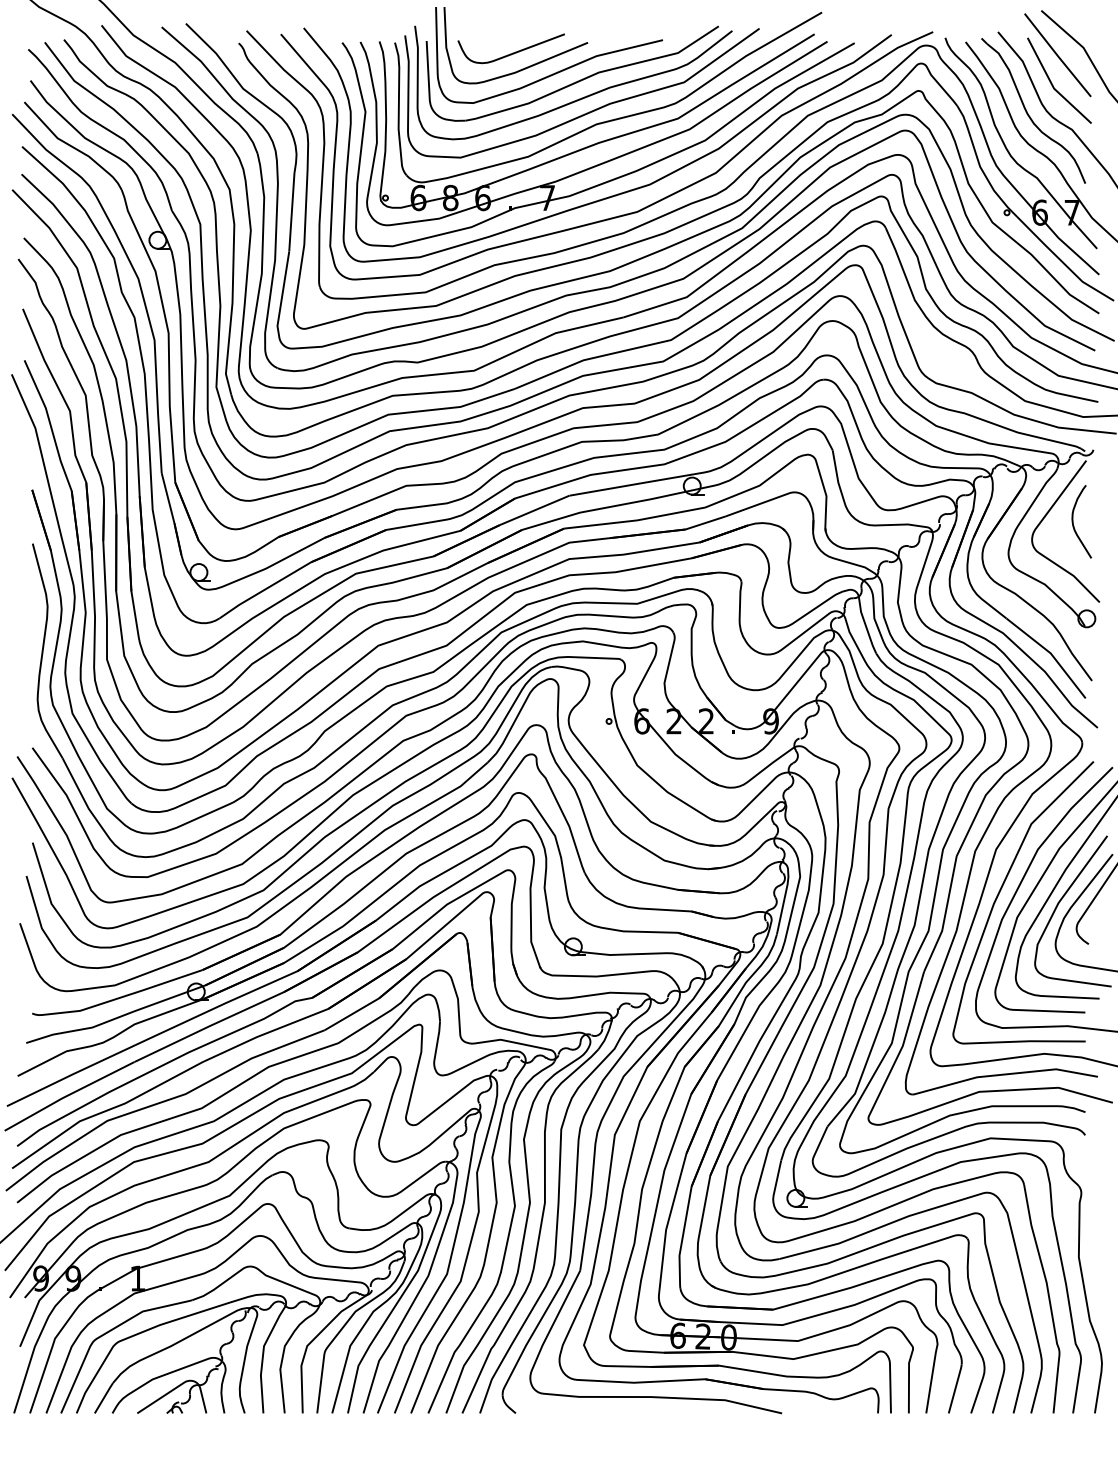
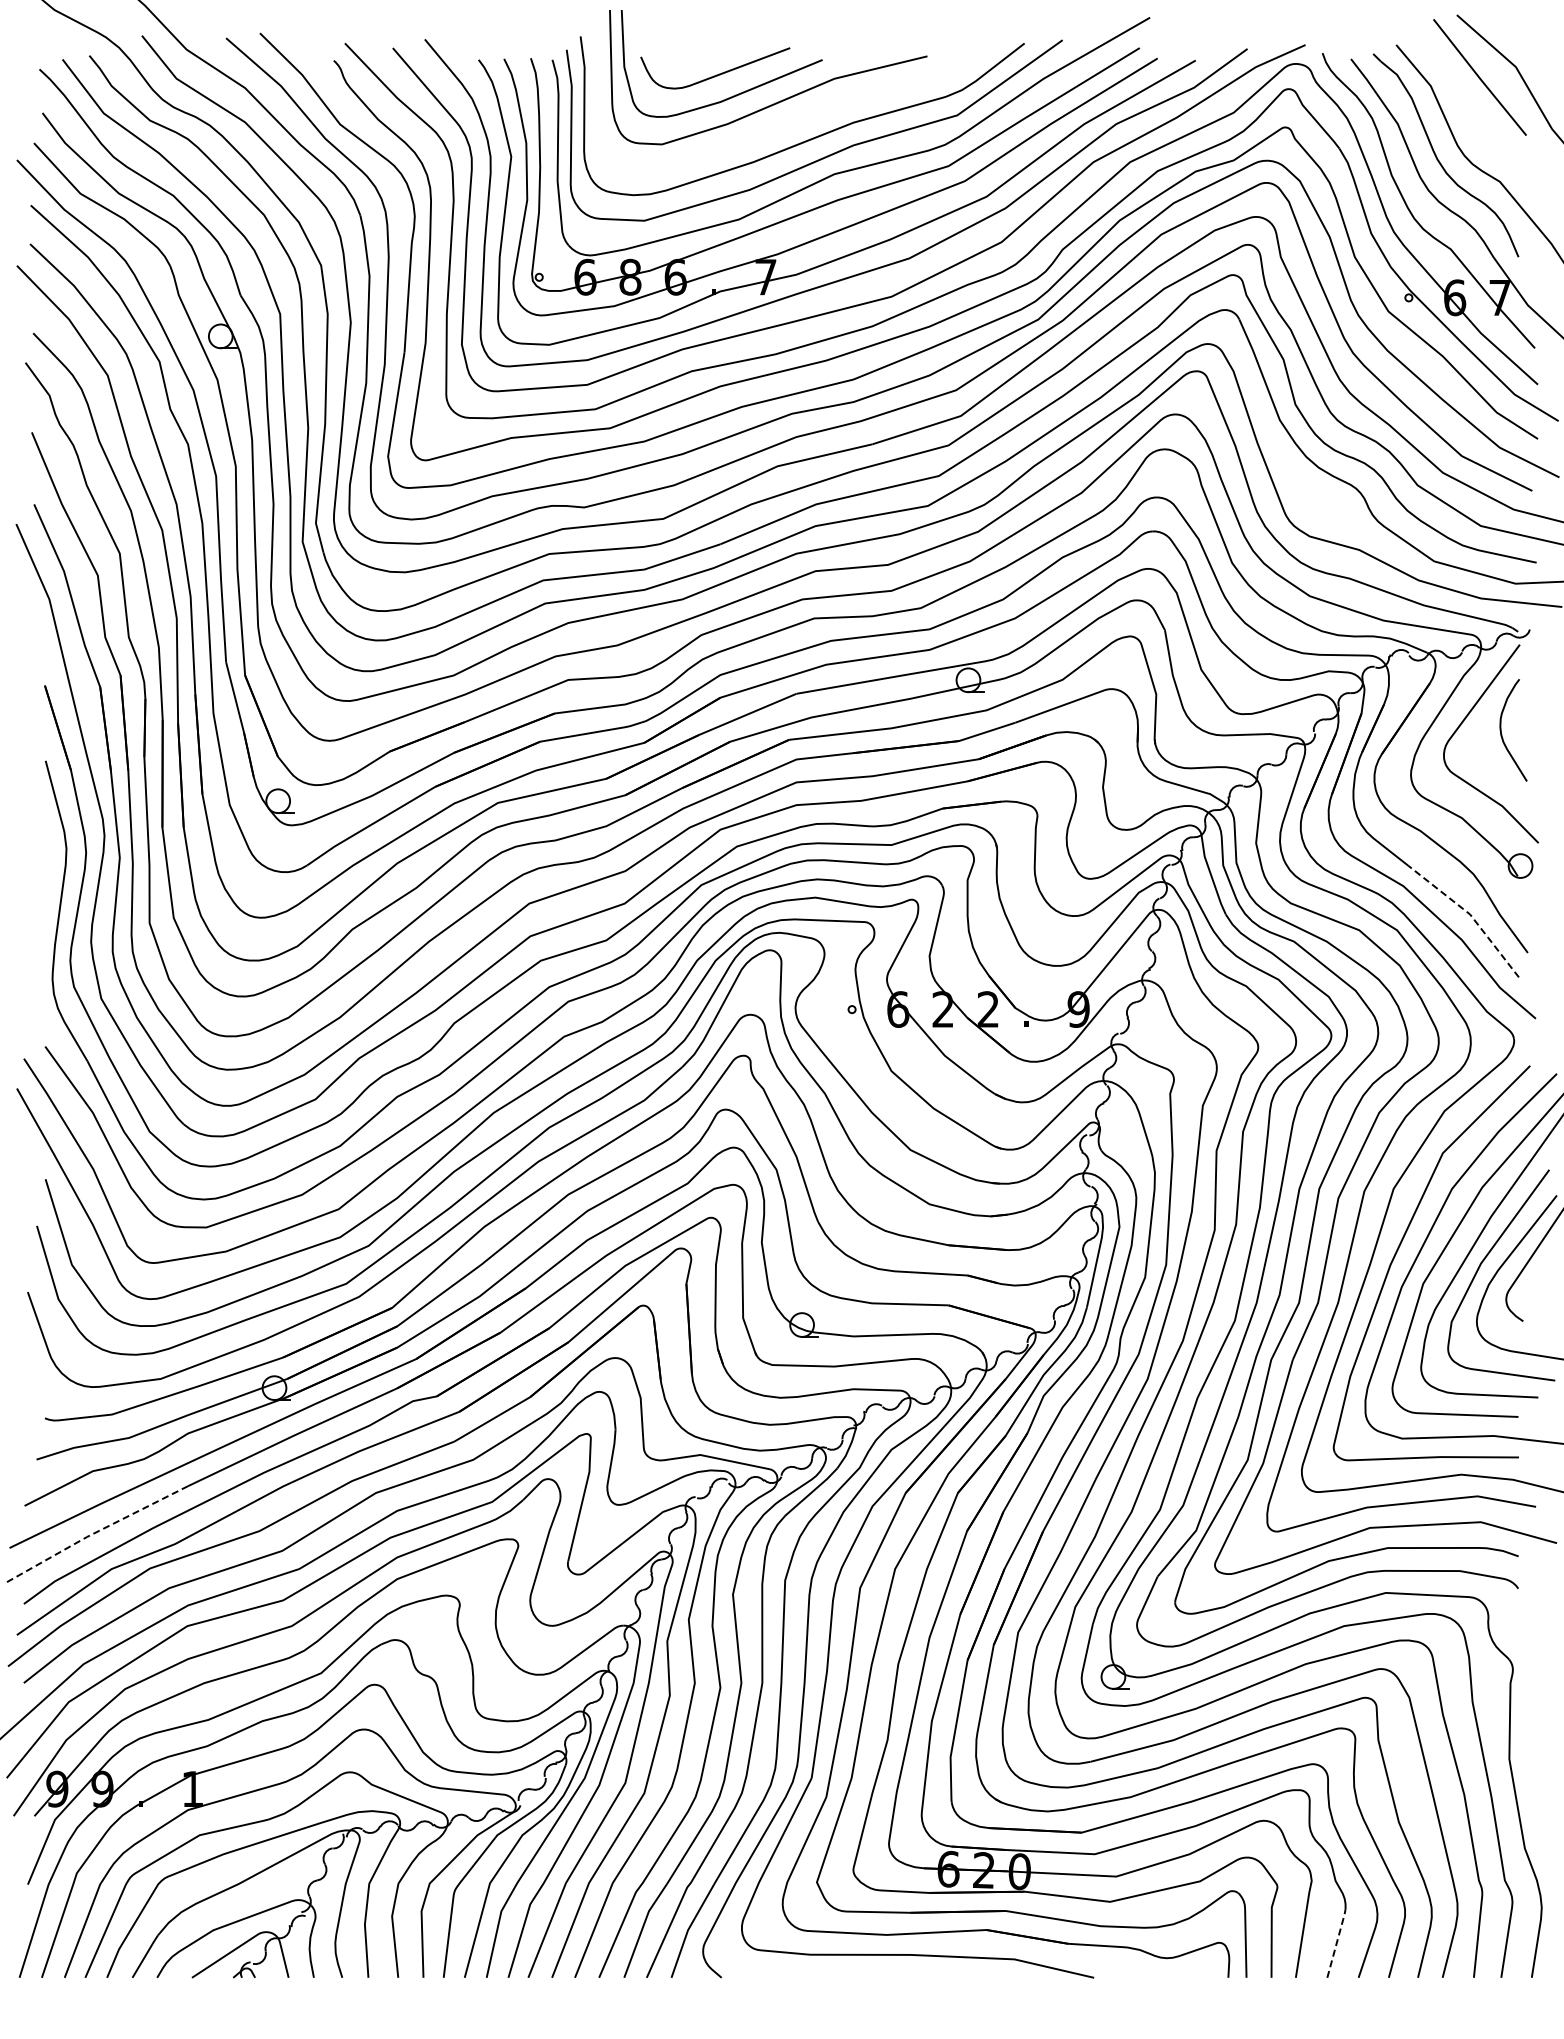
part: (575, 81) -> (805, 114), removed
line: (1052, 83) -> (1472, 117), removed
line: (1051, 653) -> (1470, 914), solid -> dashed
line: (68, 1095) -> (95, 1532), solid -> dashed
line: (956, 1388) -> (1337, 1942), solid -> dashed

